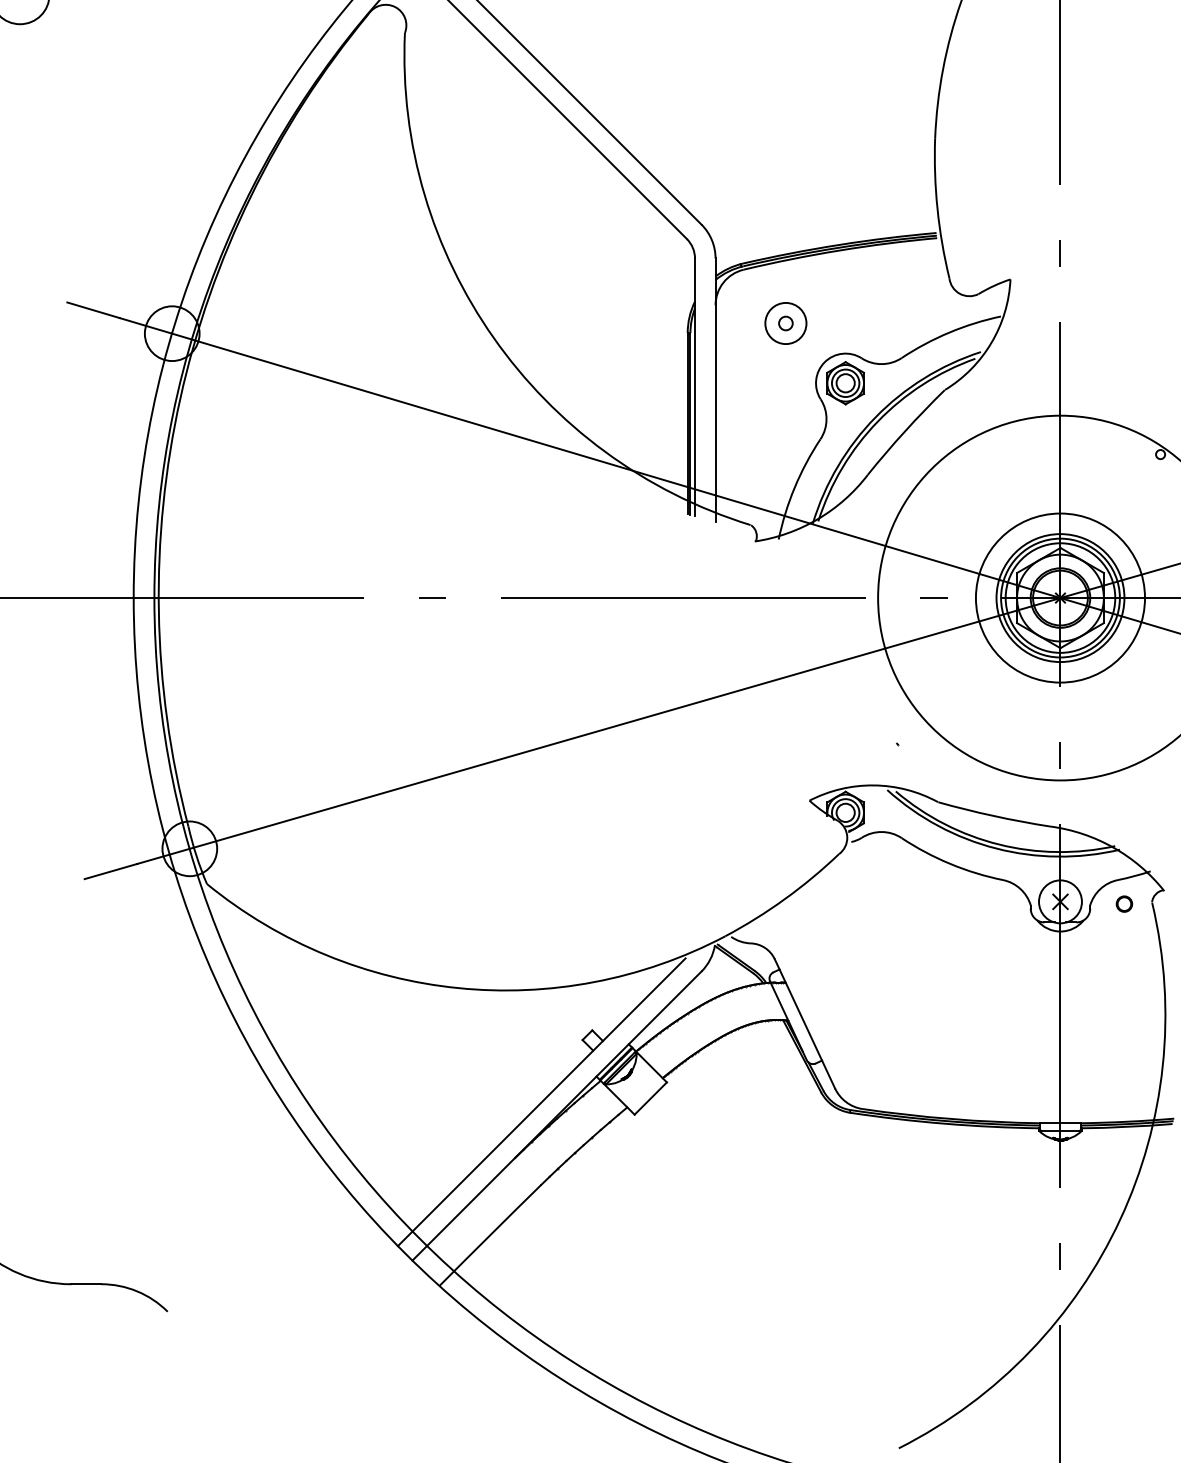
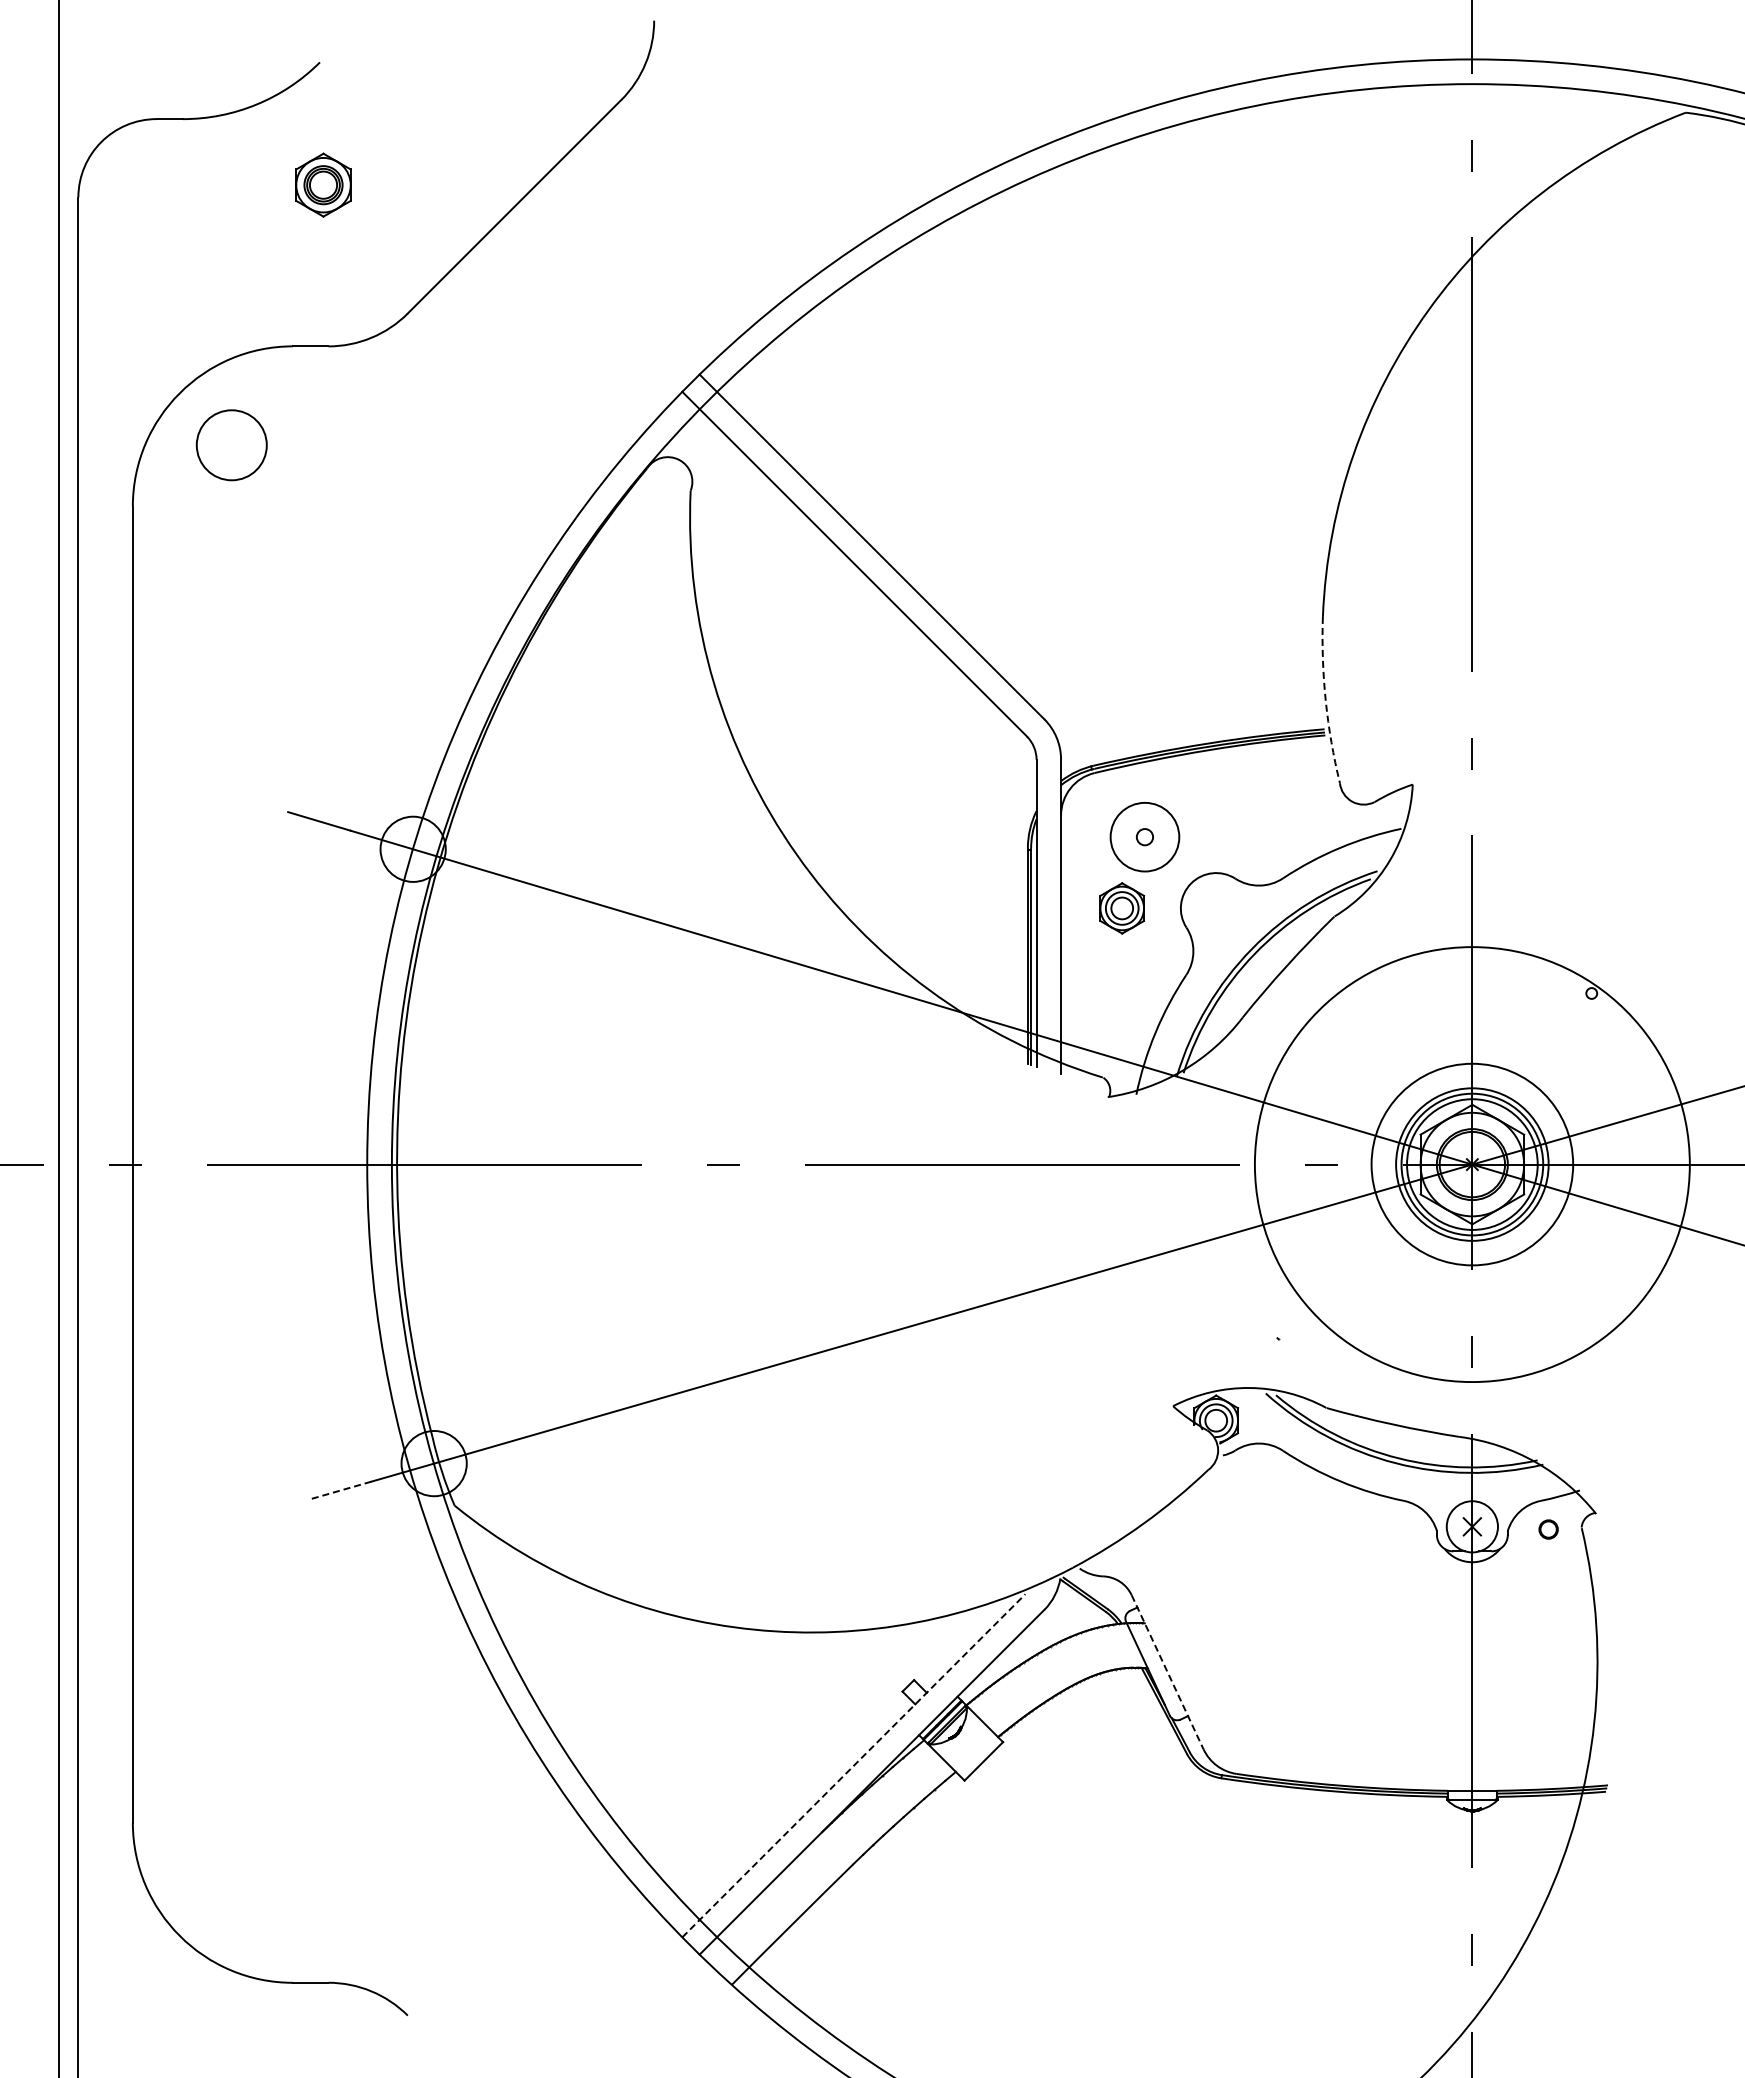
arc: (937, 208) -> (1325, 700), solid -> dashed
circle: (785, 322) -> (1144, 836), size x1.4
part: (845, 383) -> (1121, 908), moved
line: (111, 871) -> (340, 1490), solid -> dashed
line: (804, 1024) -> (1167, 1672), solid -> dashed
line: (541, 1102) -> (853, 1765), solid -> dashed

